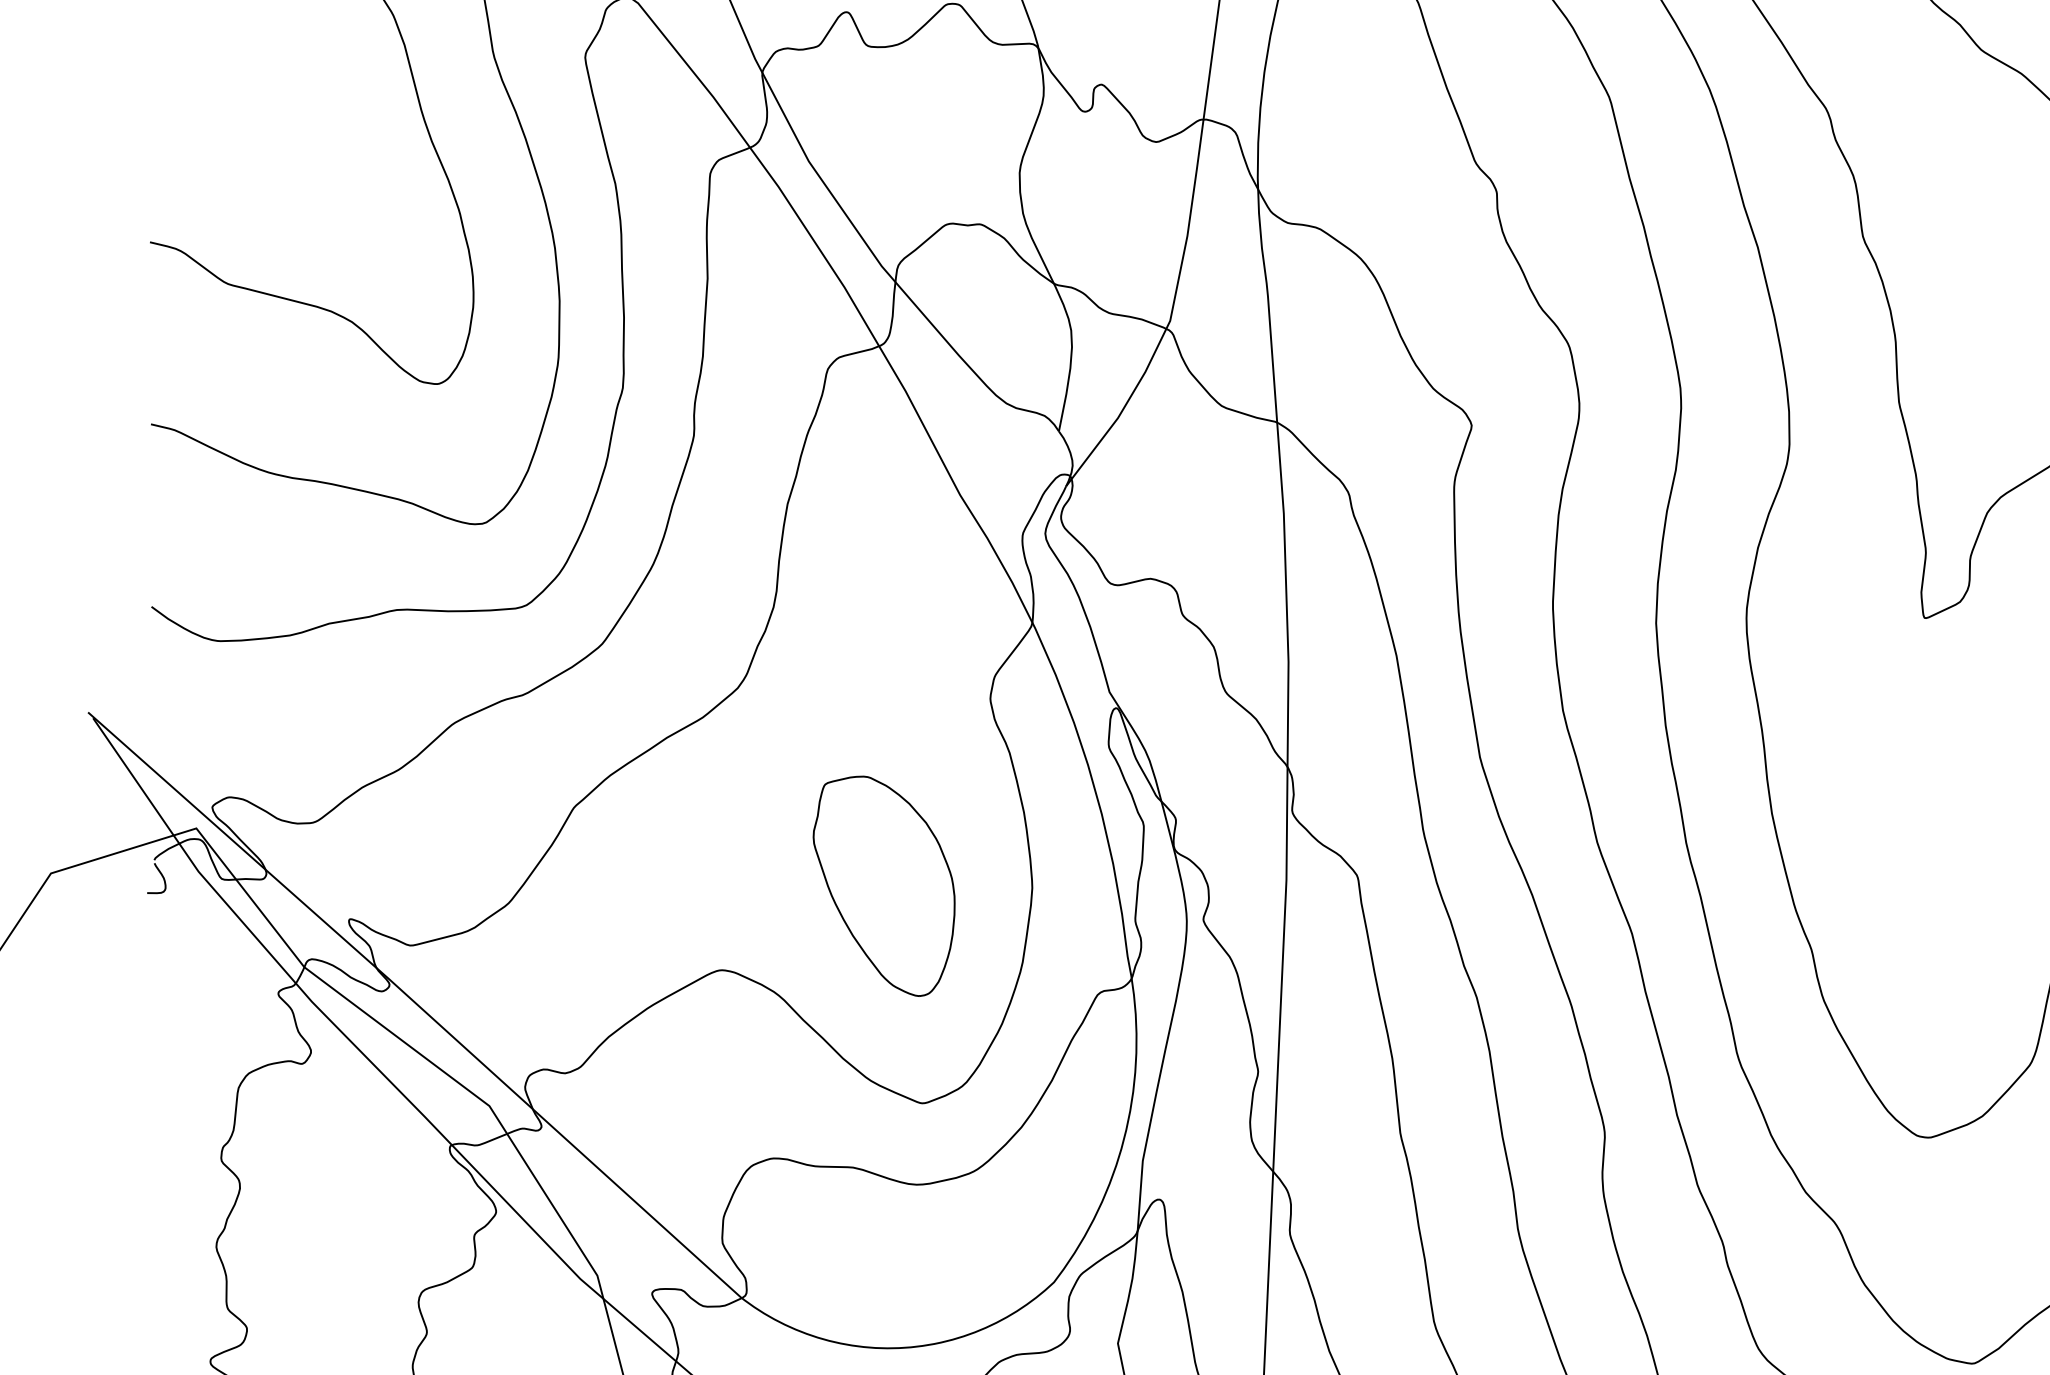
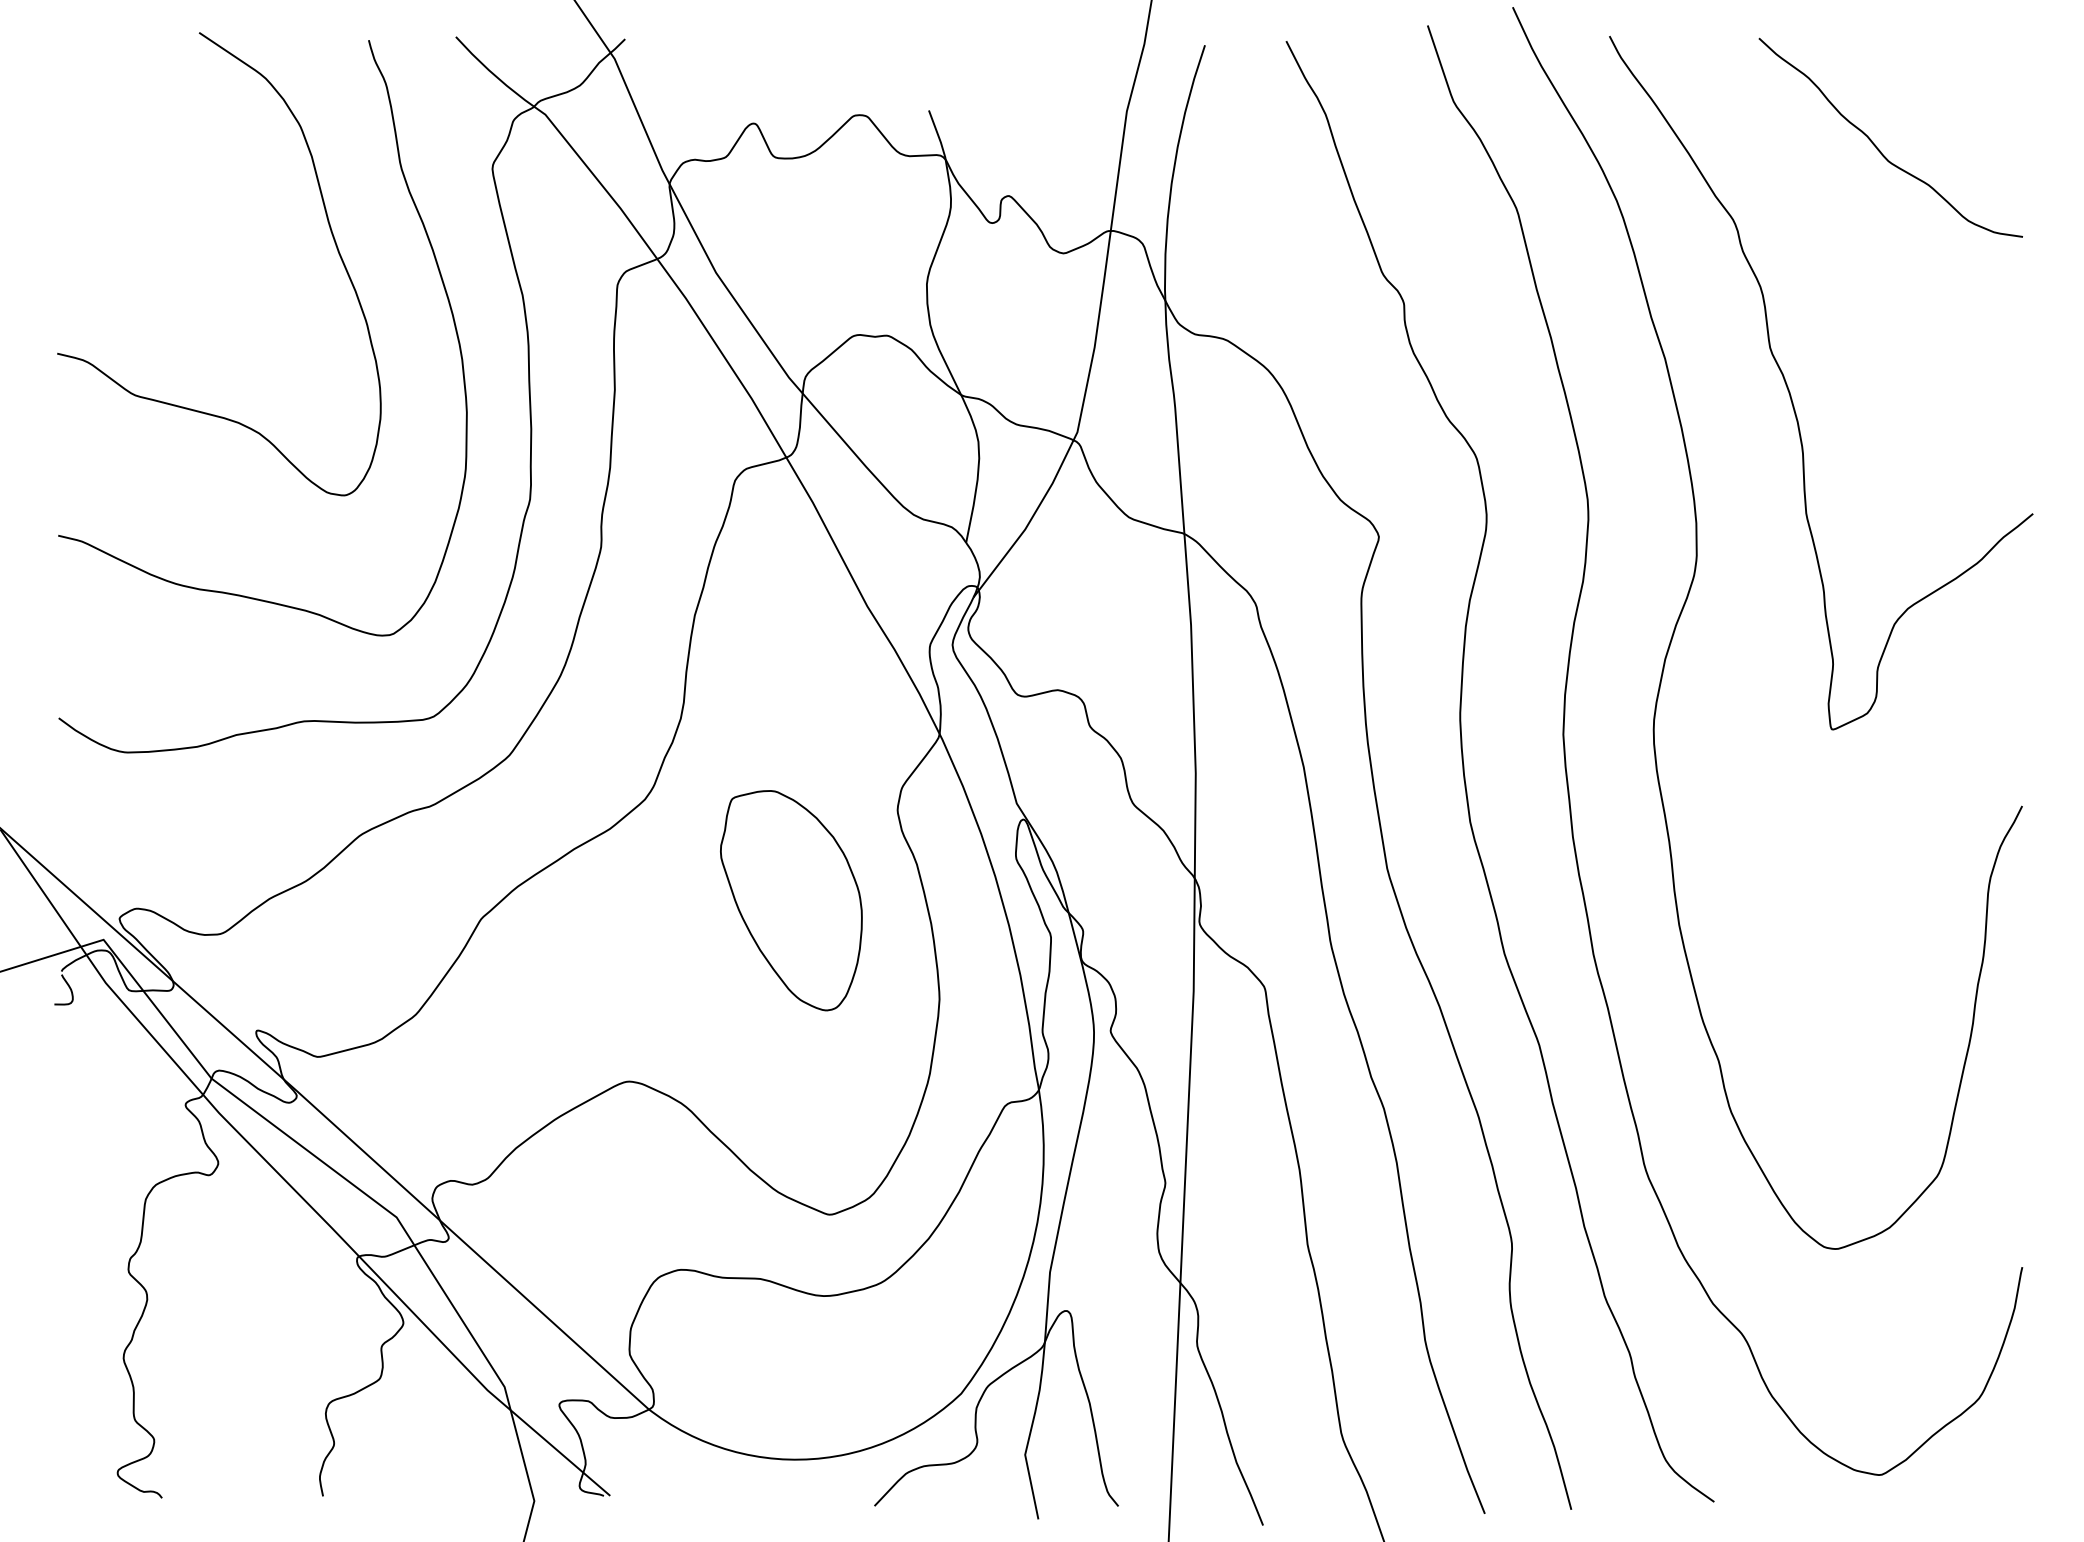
part: (884, 886) -> (791, 900), moved

